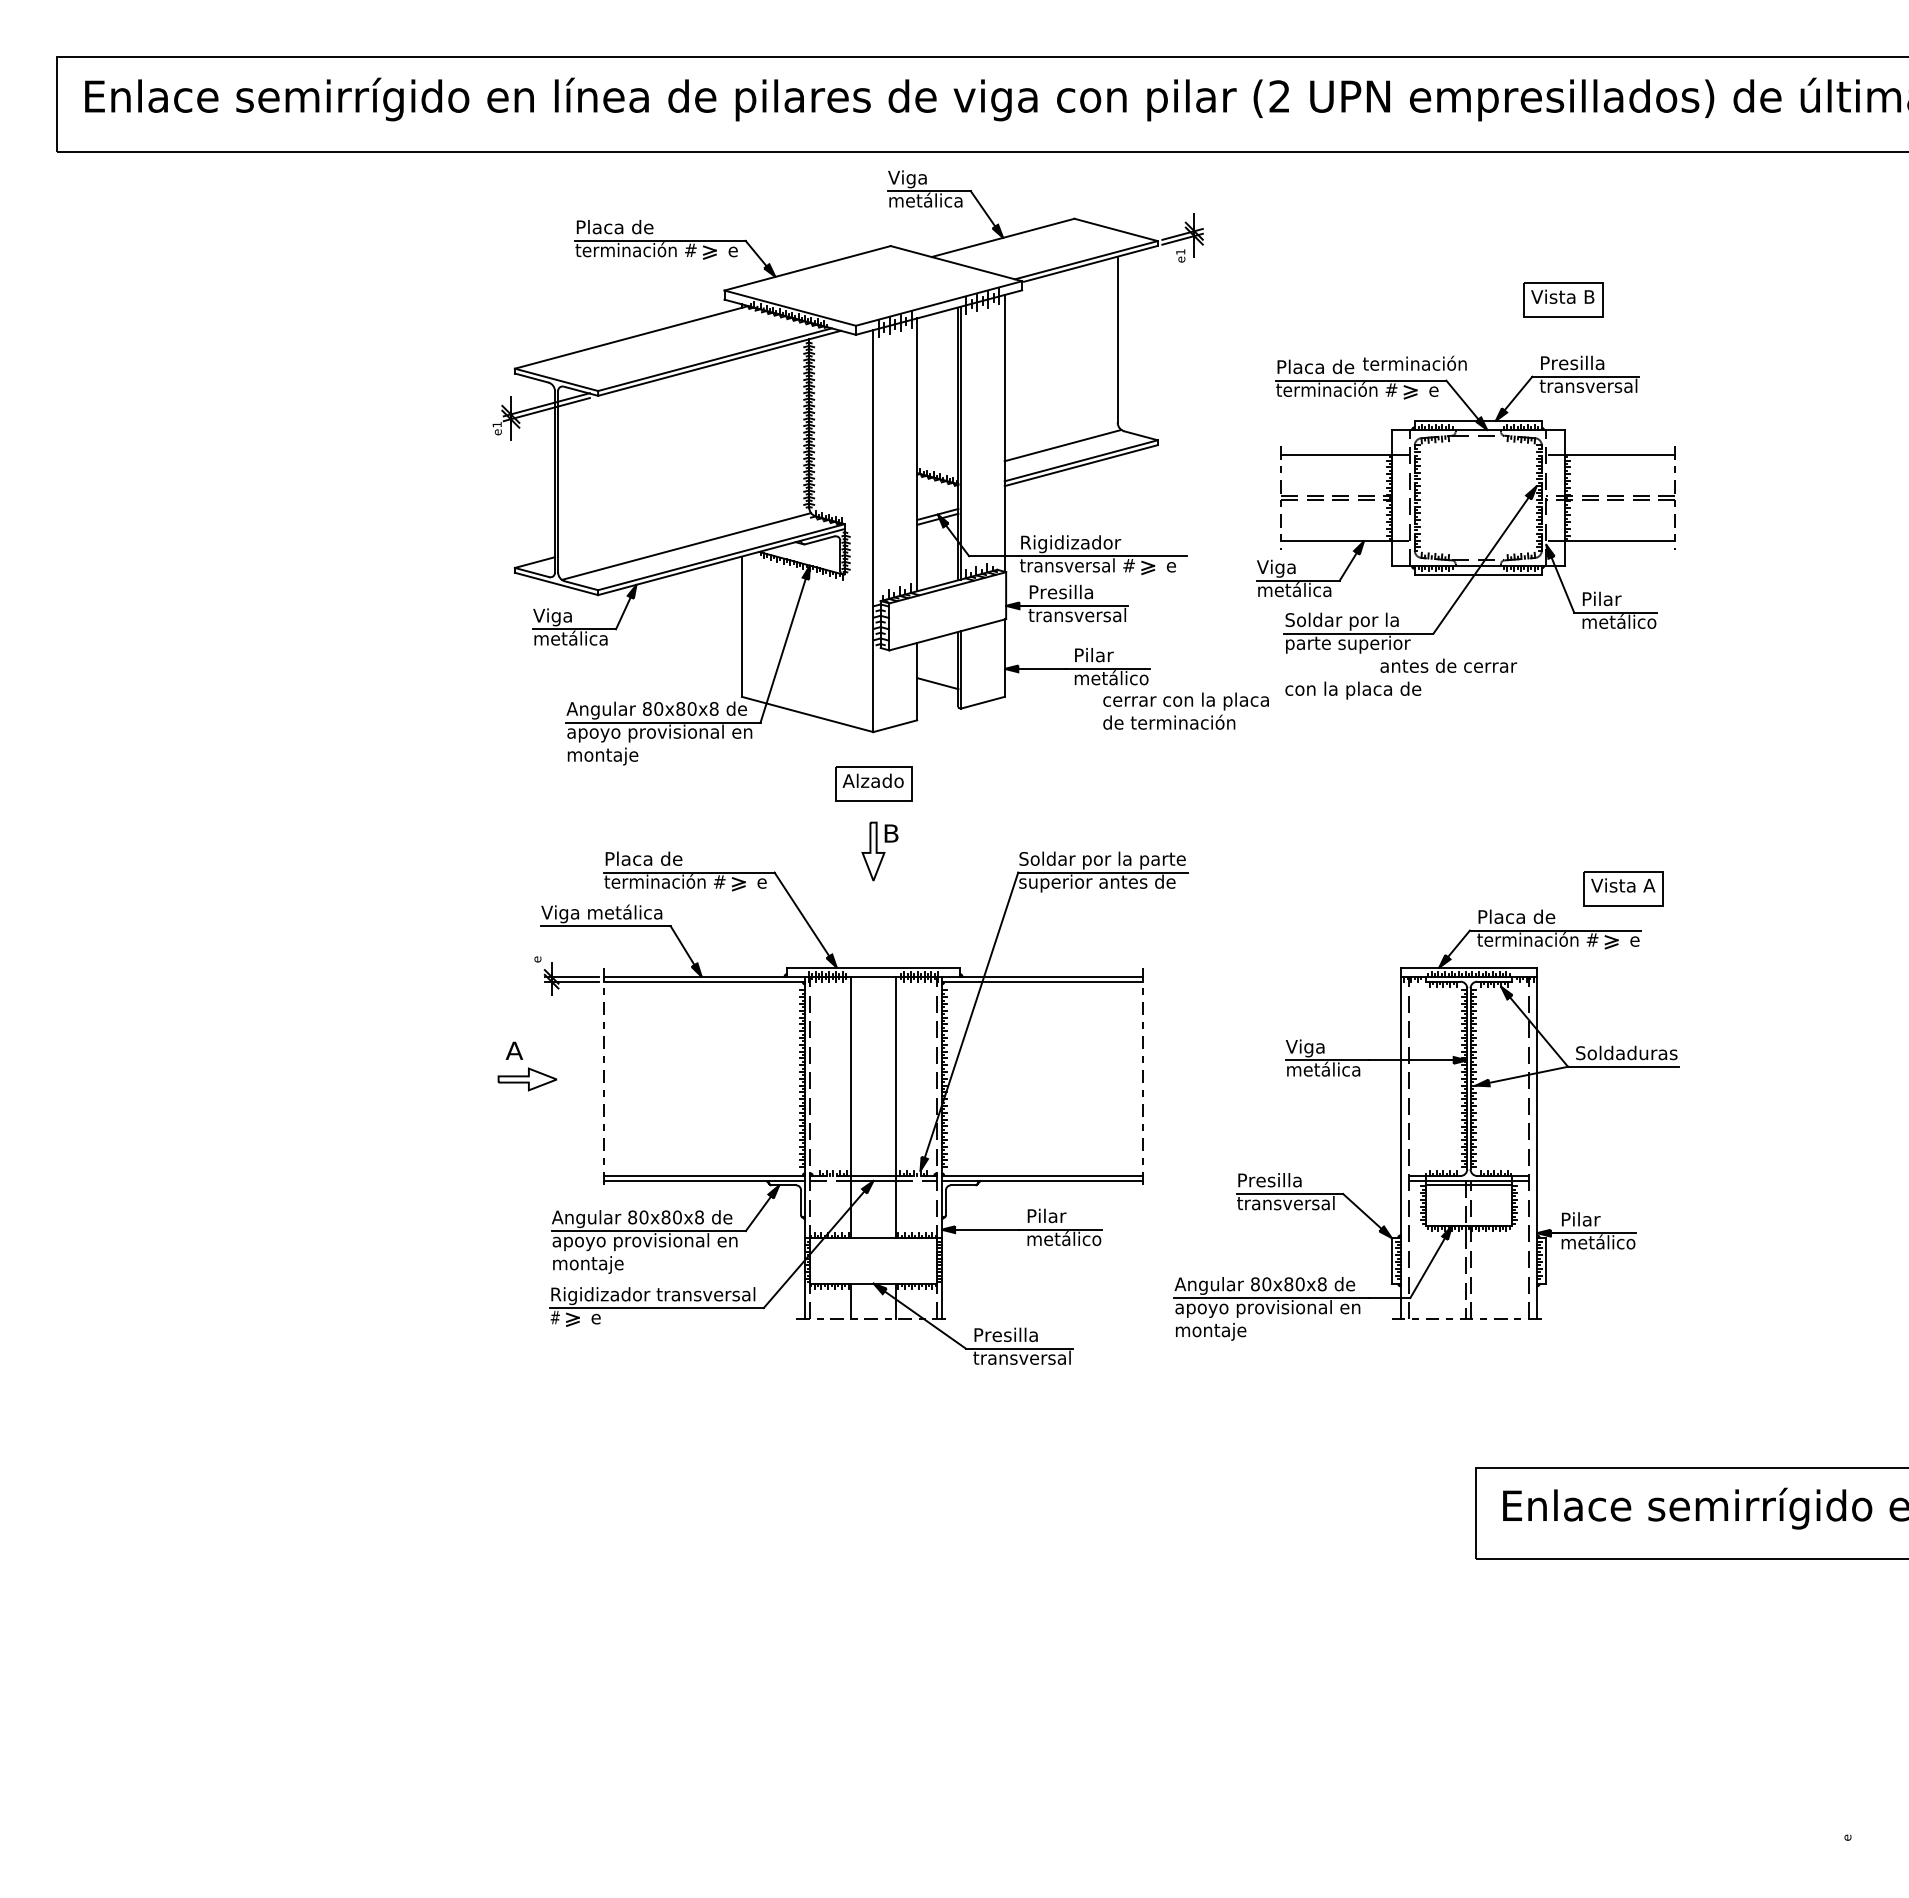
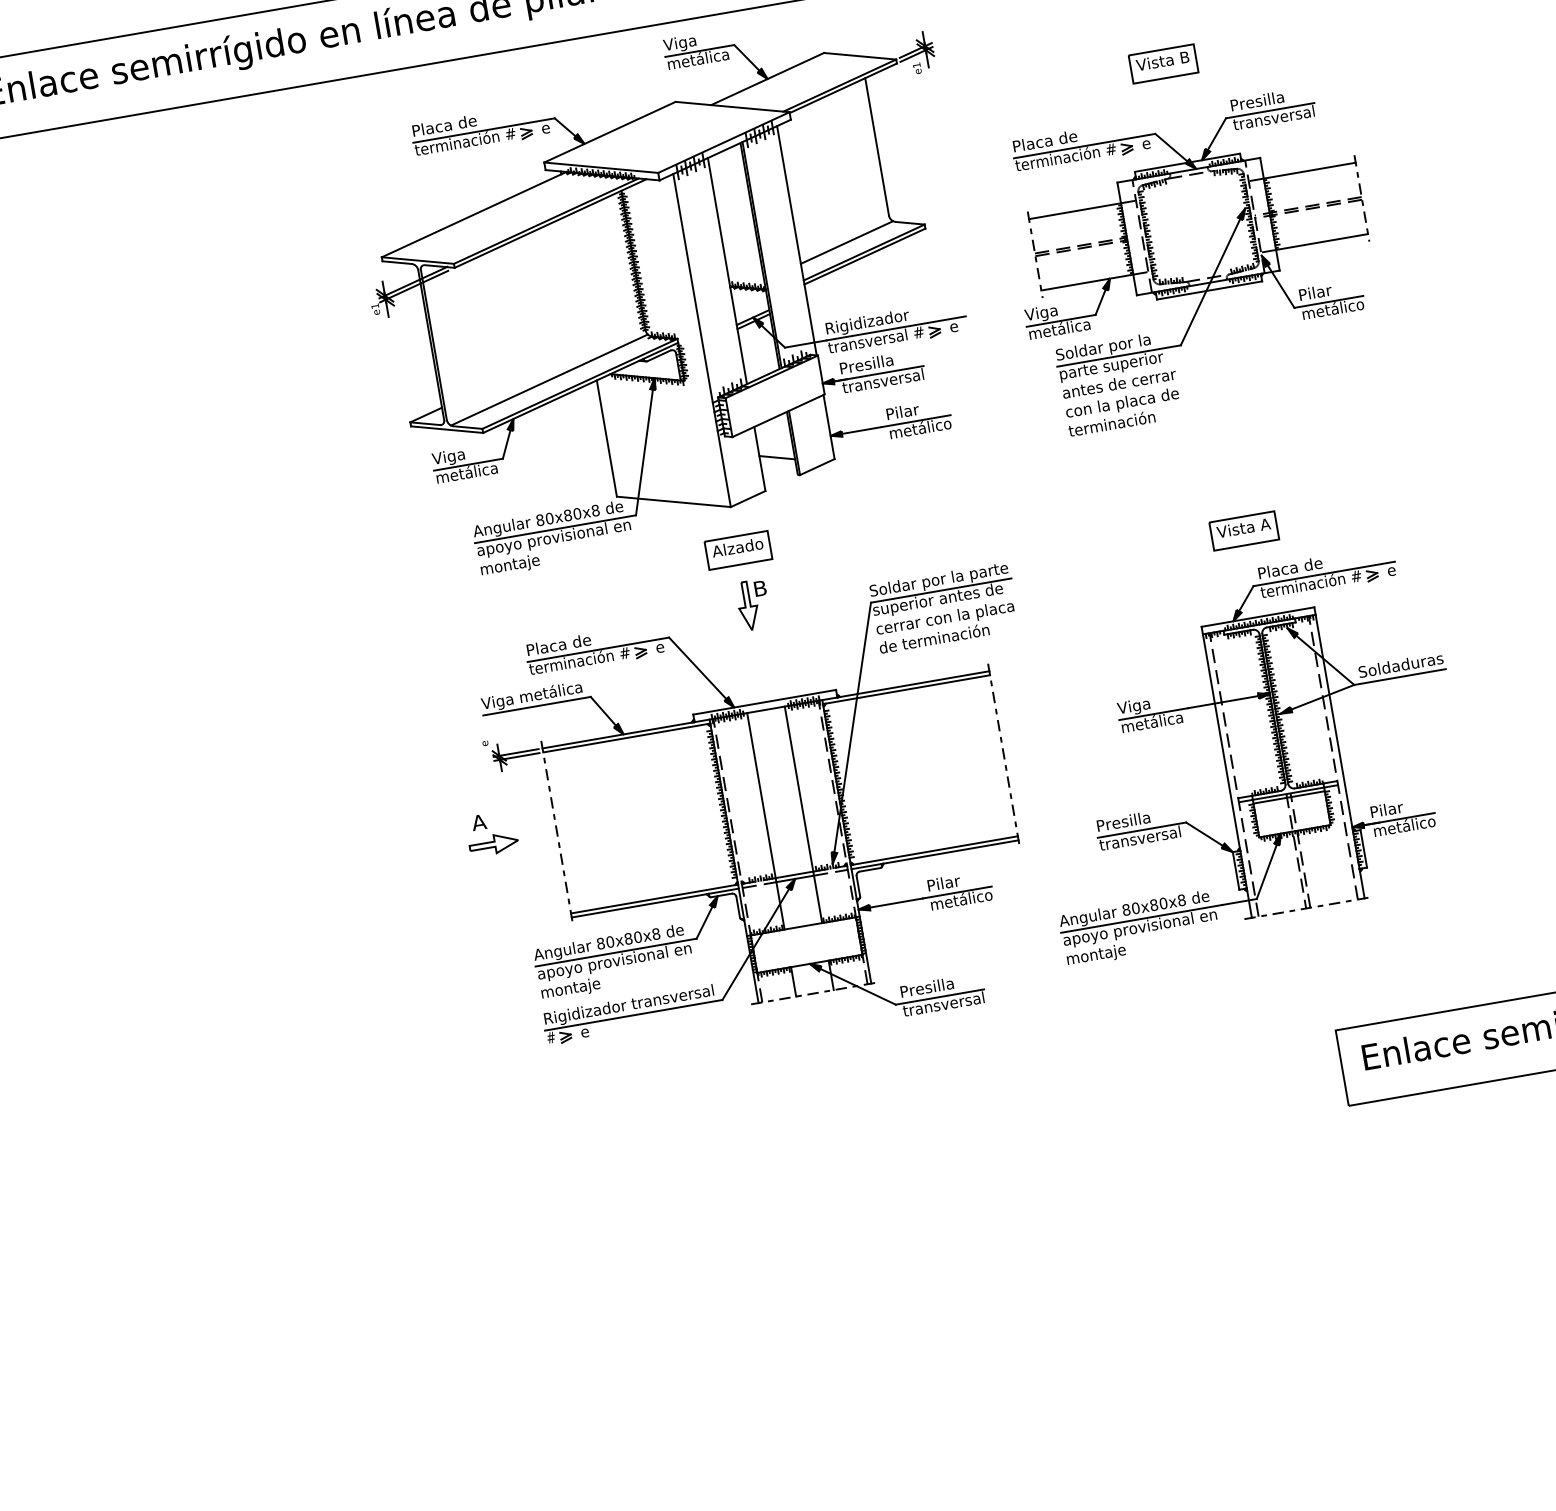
part: (1563, 299) -> (1163, 63), moved
text: (1414, 362) -> (1111, 422), moved
text: (1448, 665) -> (1119, 383), moved
text: (1185, 710) -> (946, 626), moved
part: (1623, 888) -> (1244, 530), moved

